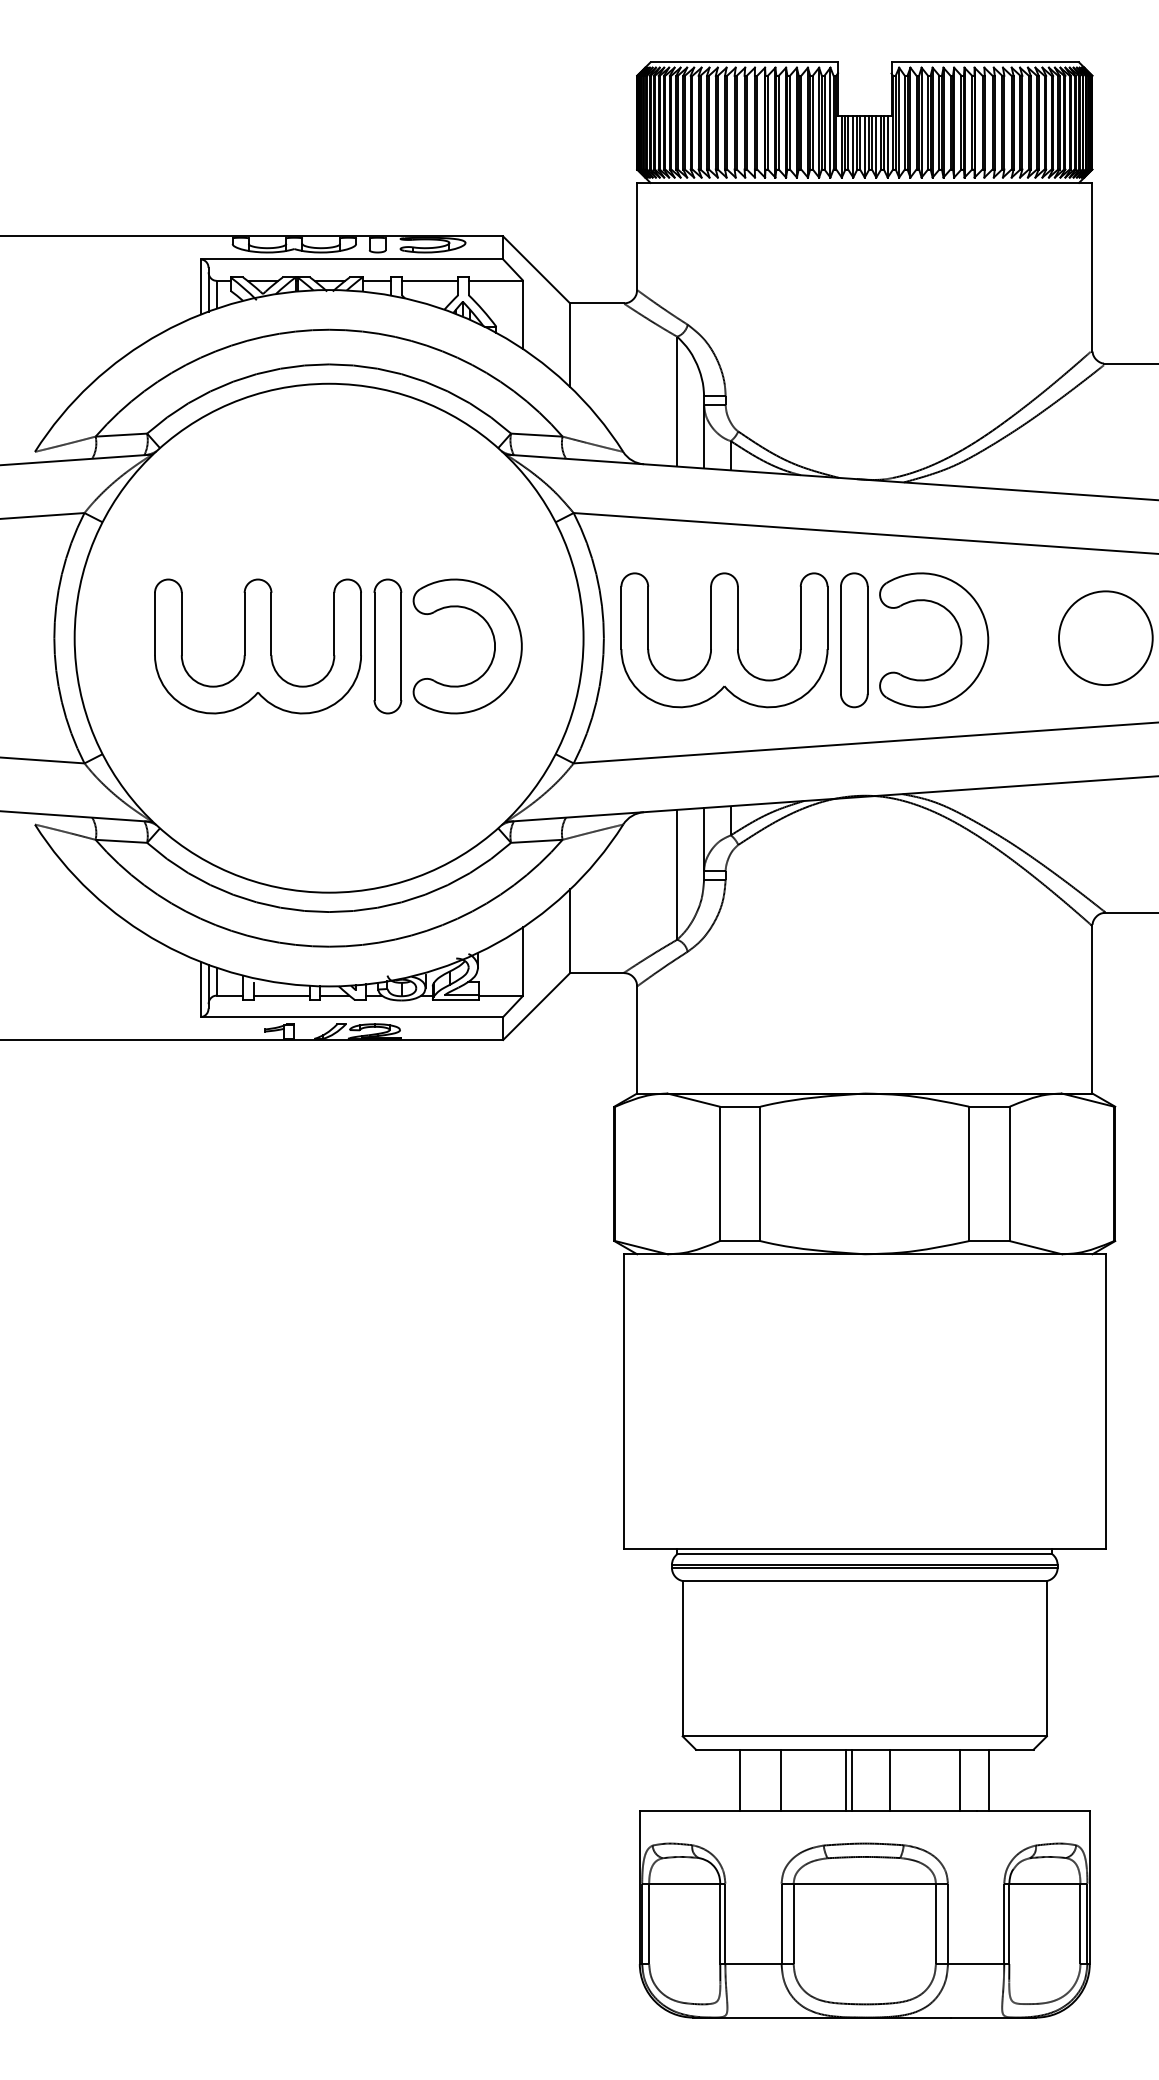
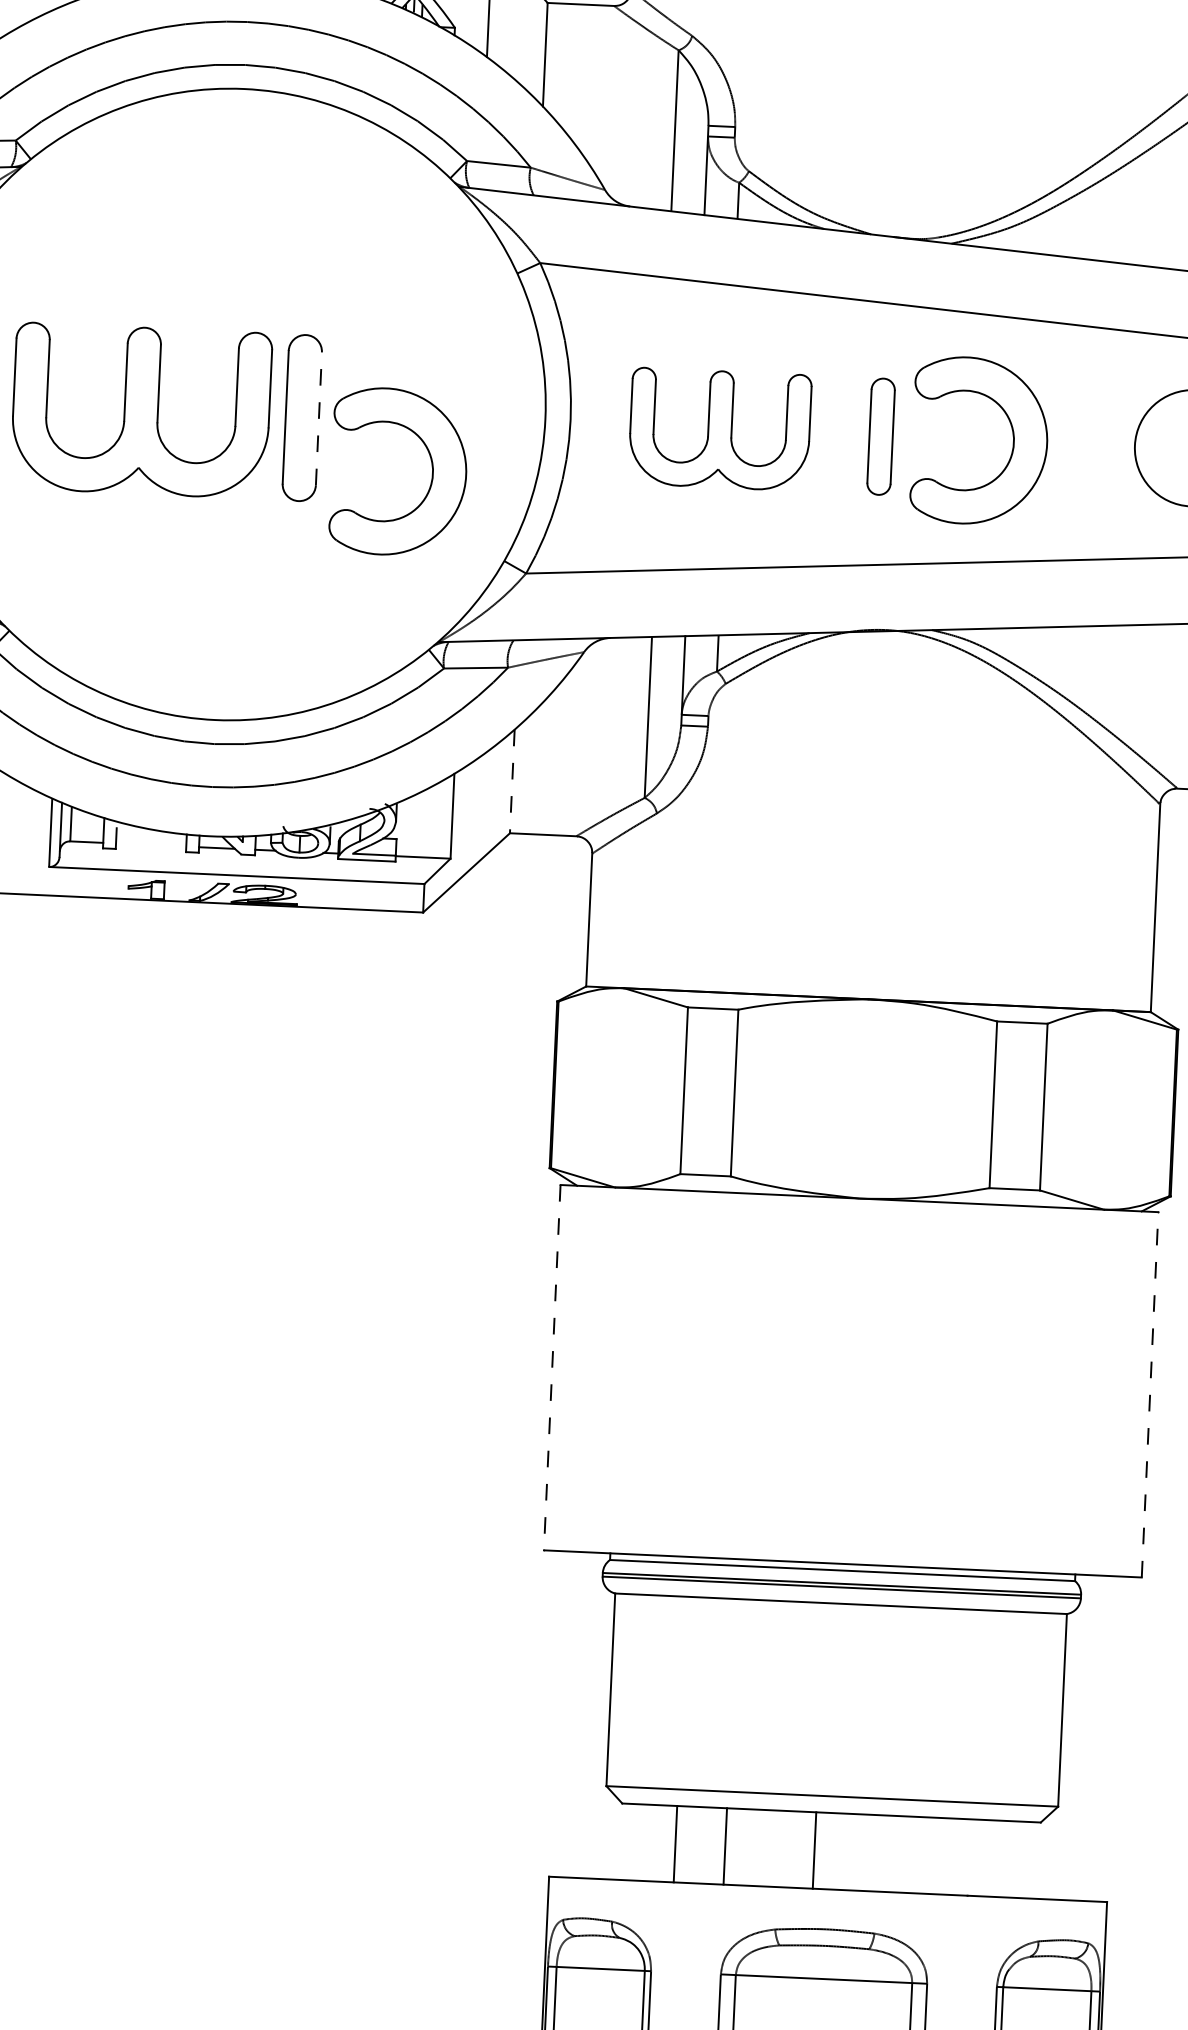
part: (724, 640) -> (720, 429), size x0.7
part: (854, 640) -> (881, 436), size x0.7
part: (493, 641) -> (431, 467), moved
line: (401, 646) -> (319, 418), solid -> dashed
line: (570, 931) -> (512, 781), solid -> dashed
line: (281, 995) -> (150, 844), removed
line: (1105, 1401) -> (1149, 1394), solid -> dashed
line: (623, 1402) -> (551, 1368), solid -> dashed
line: (845, 1780) -> (805, 1850), removed
line: (890, 1780) -> (861, 1852), removed
line: (959, 1780) -> (947, 1856), removed
line: (989, 1780) -> (984, 1858), removed

